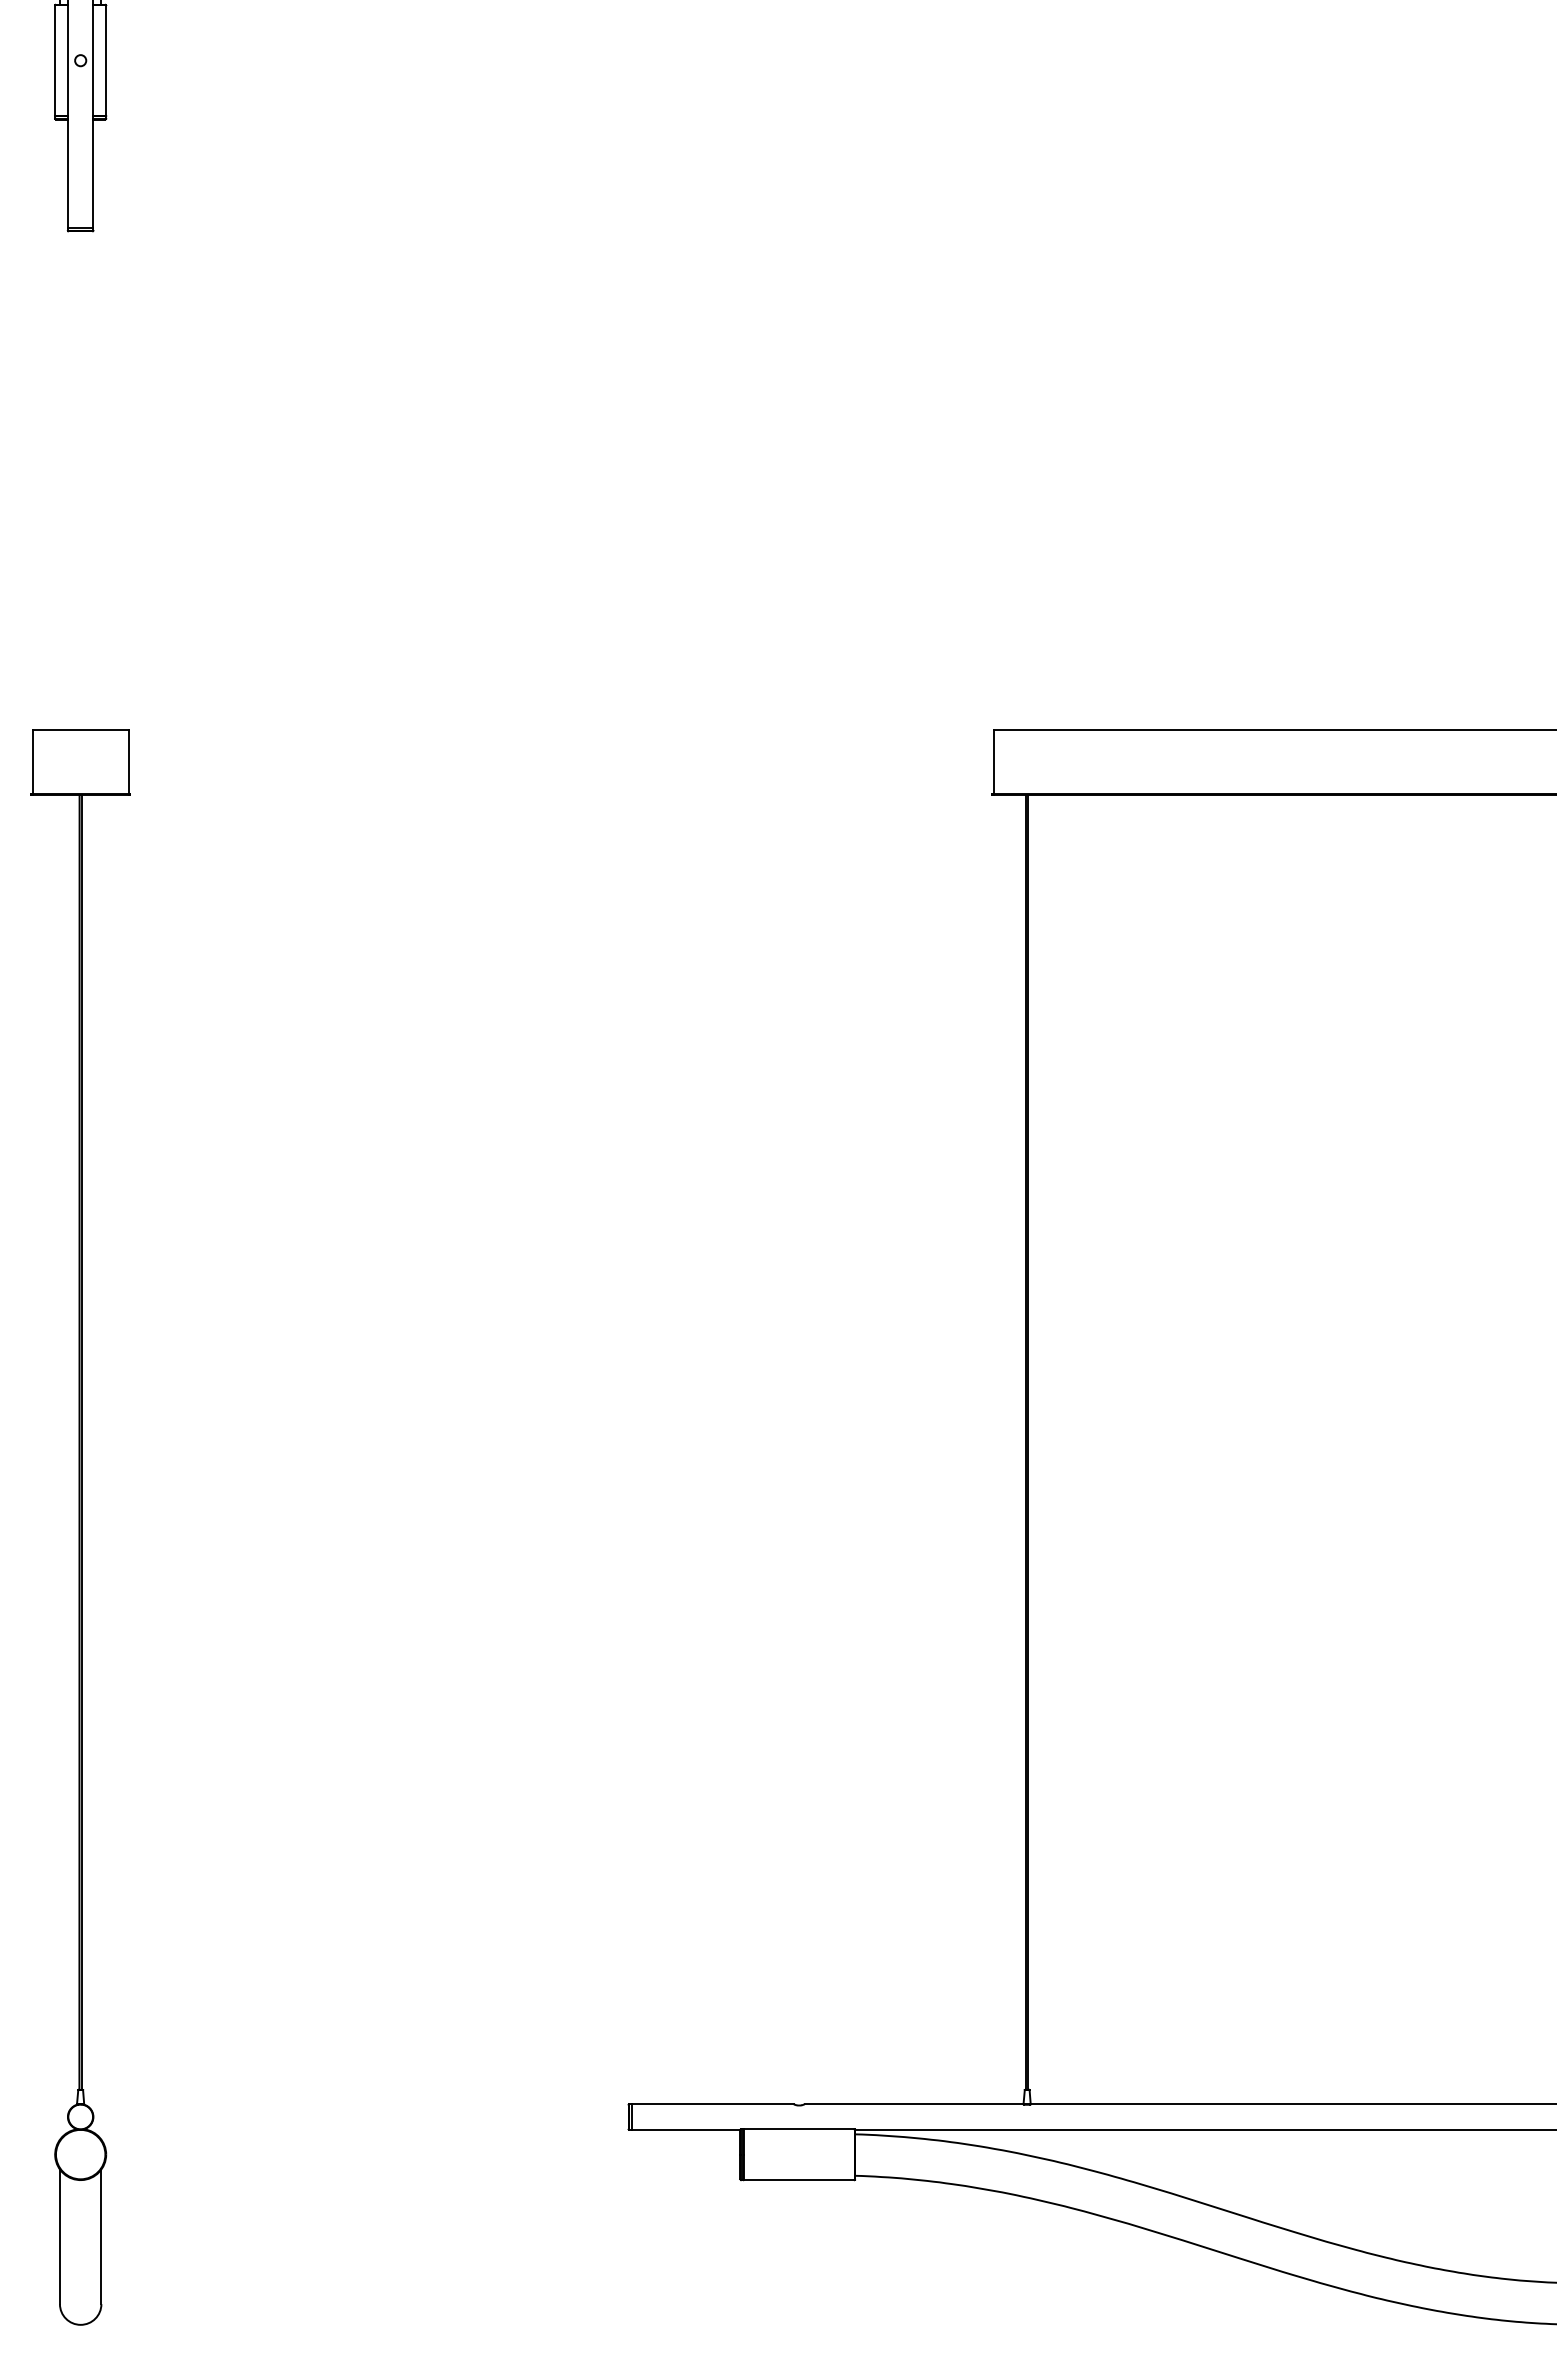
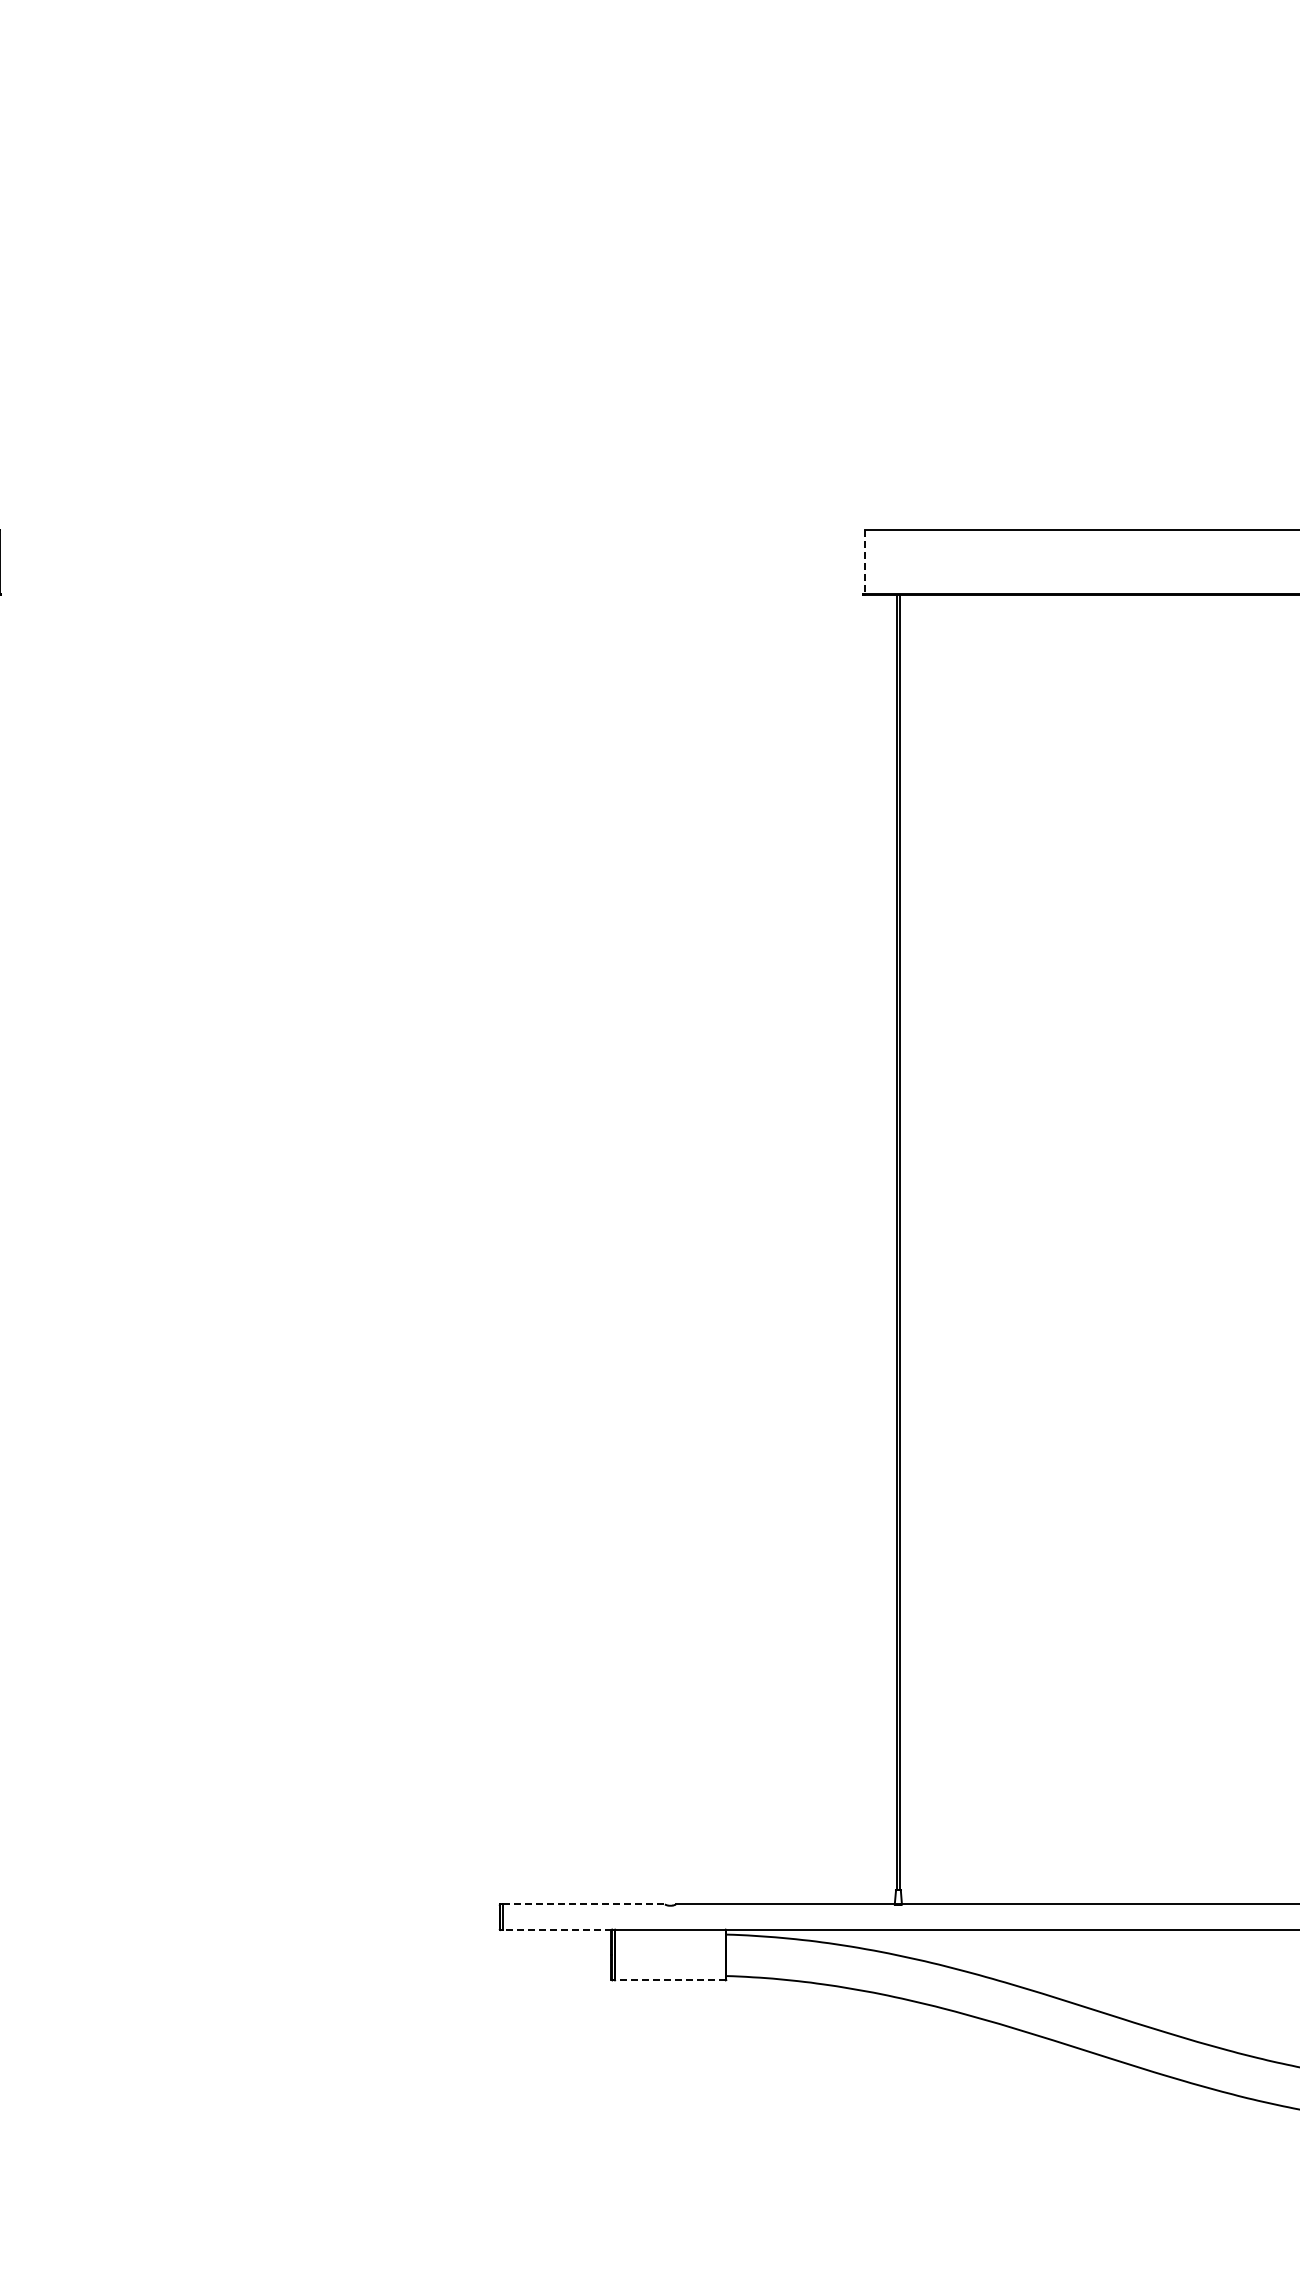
line: (993, 761) -> (864, 561), solid -> dashed
line: (712, 2104) -> (583, 1904), solid -> dashed
line: (685, 2129) -> (556, 1929), solid -> dashed
line: (798, 2180) -> (669, 1980), solid -> dashed

